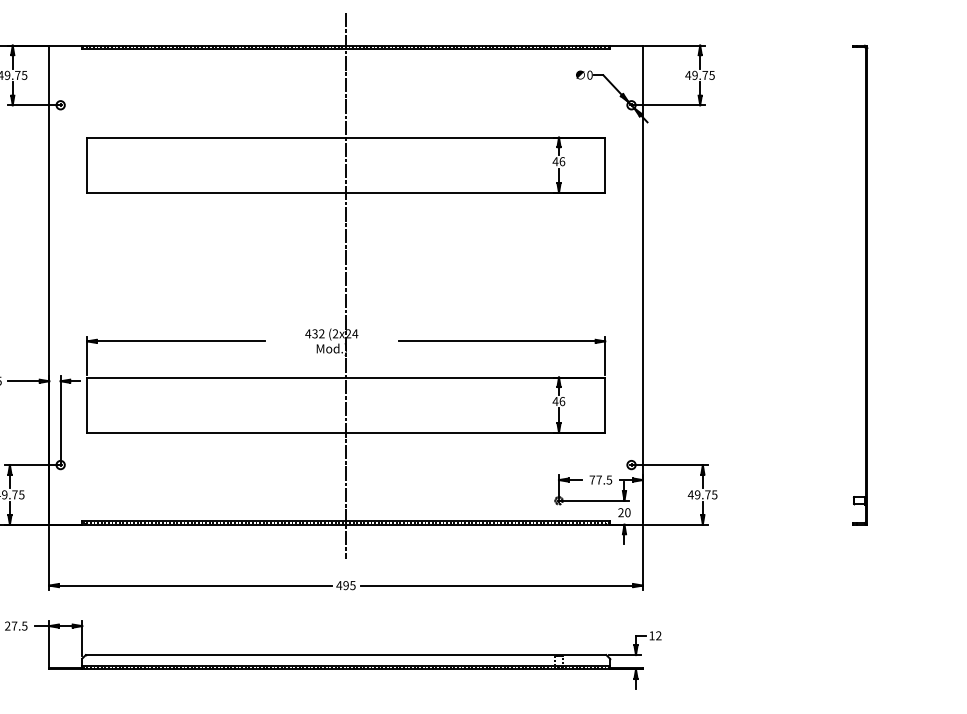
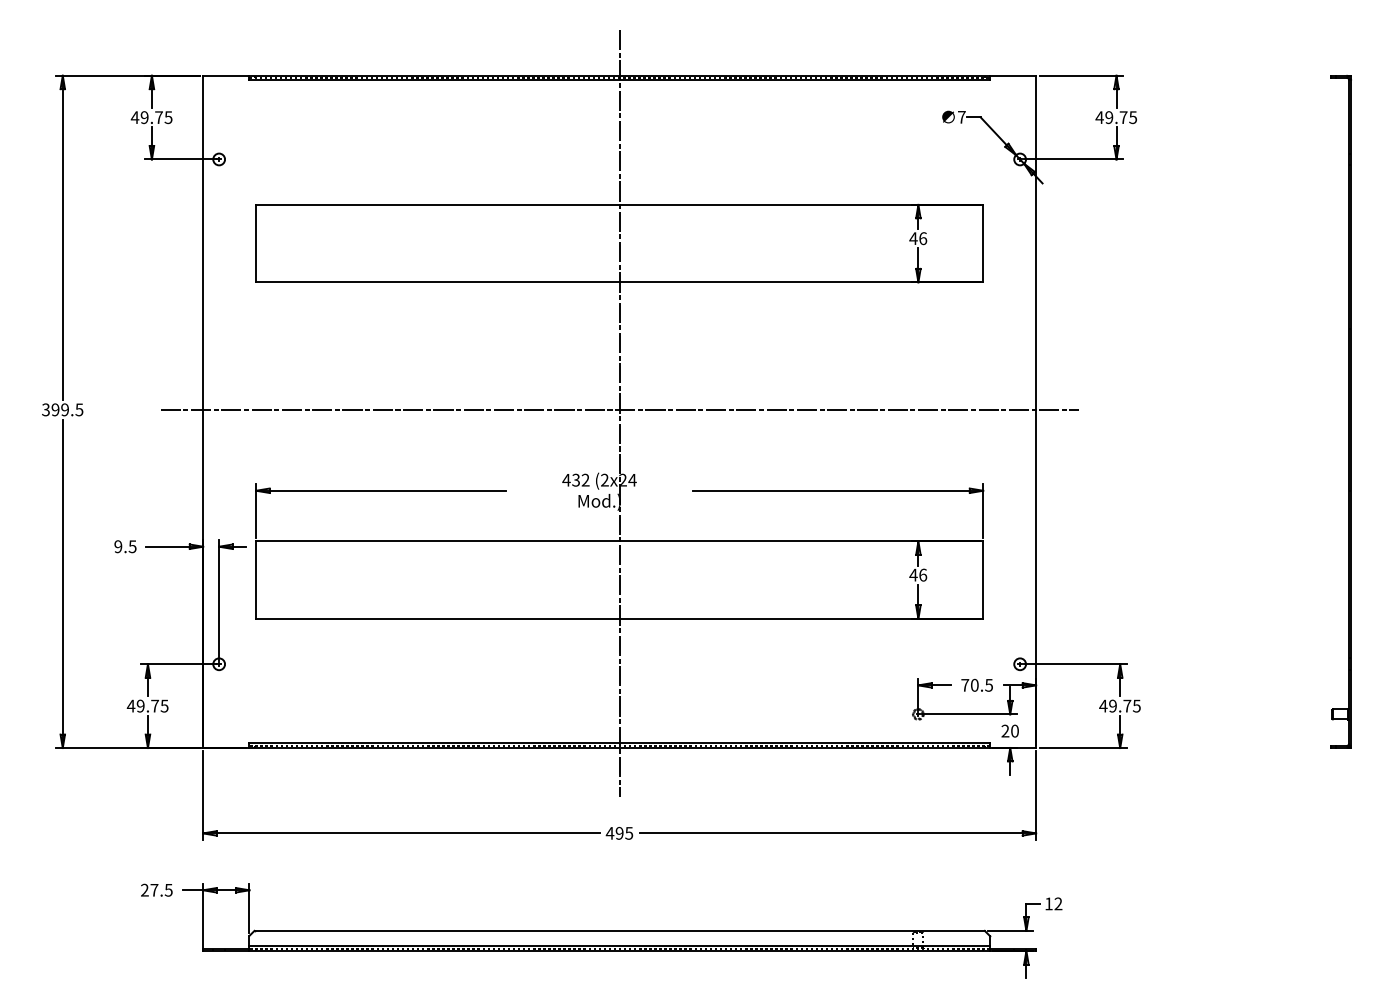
text: (589, 74) -> (961, 116), 0 -> 7
line: (345, 283) -> (619, 409), added
text: (599, 479) -> (974, 684), 77.5 -> 70.5

